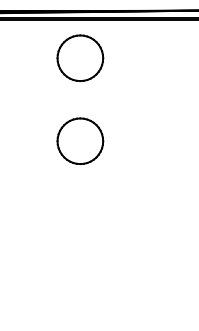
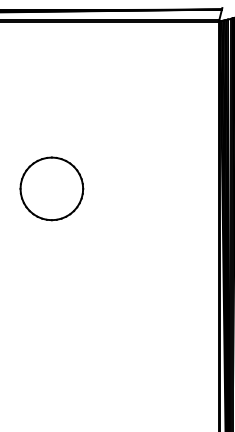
part: (80, 57) -> (52, 73), removed

